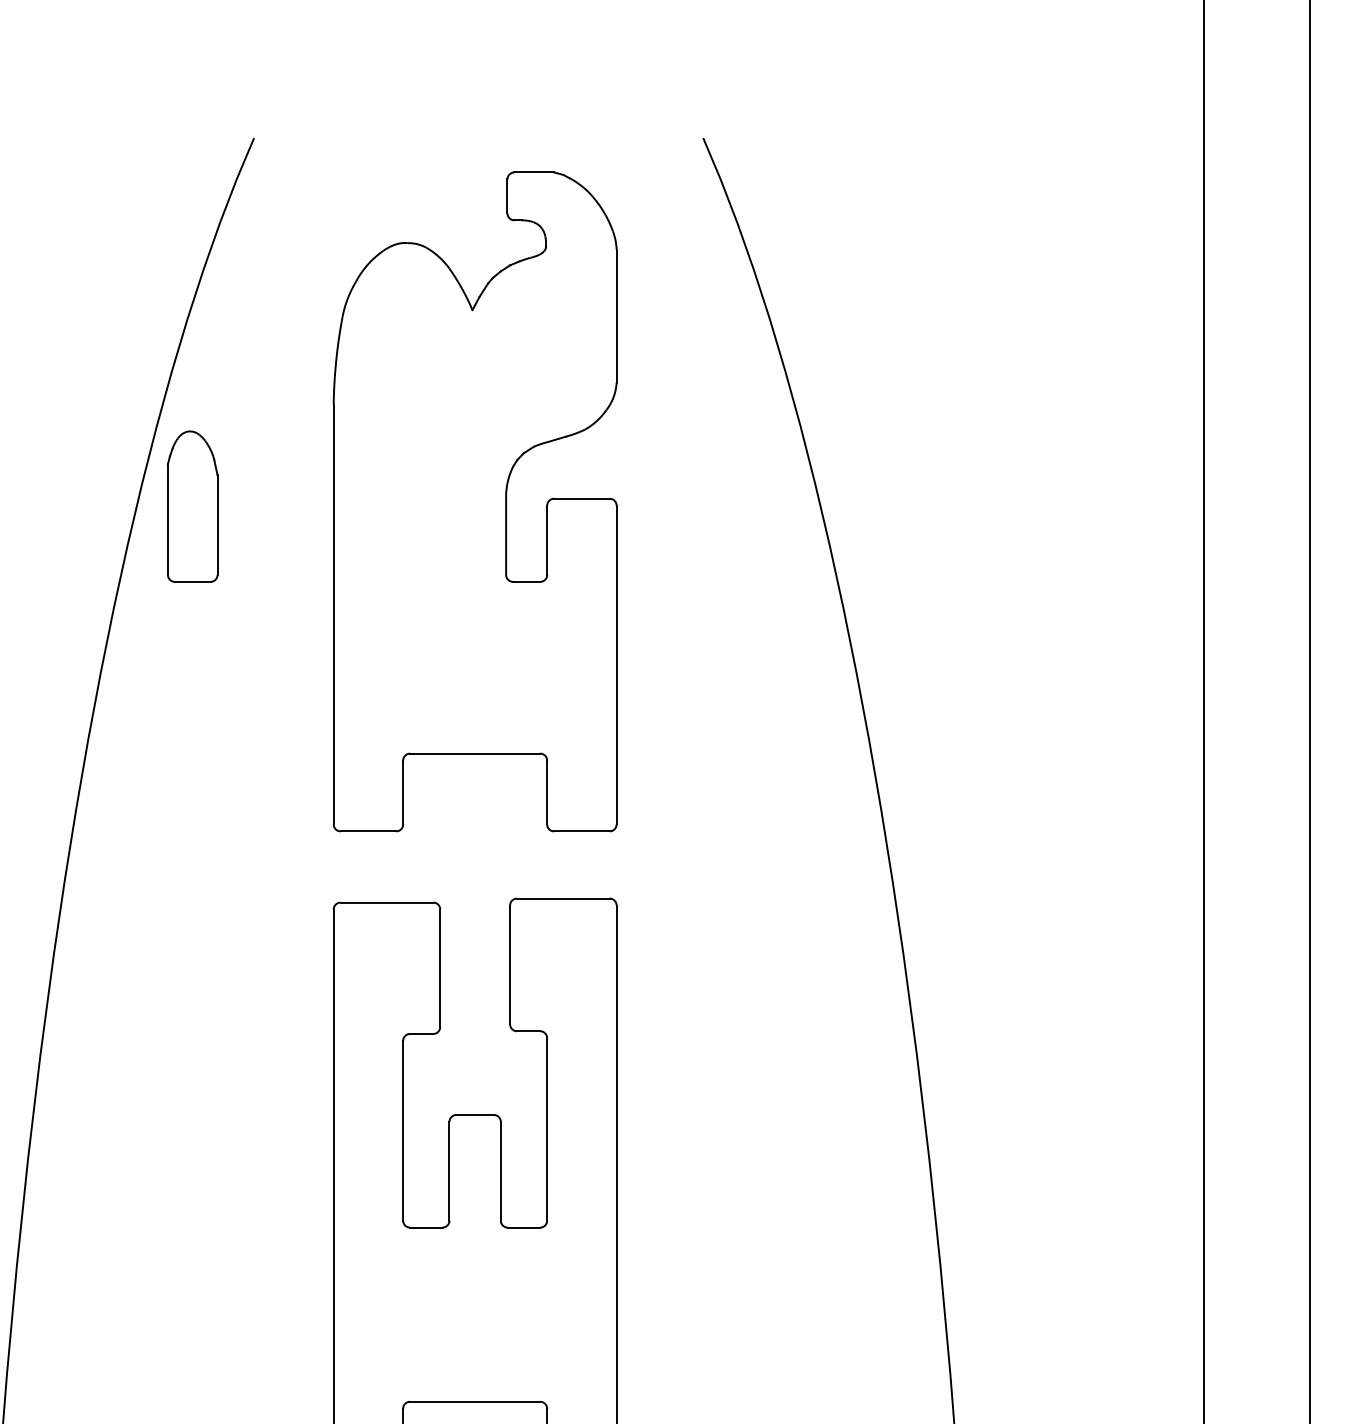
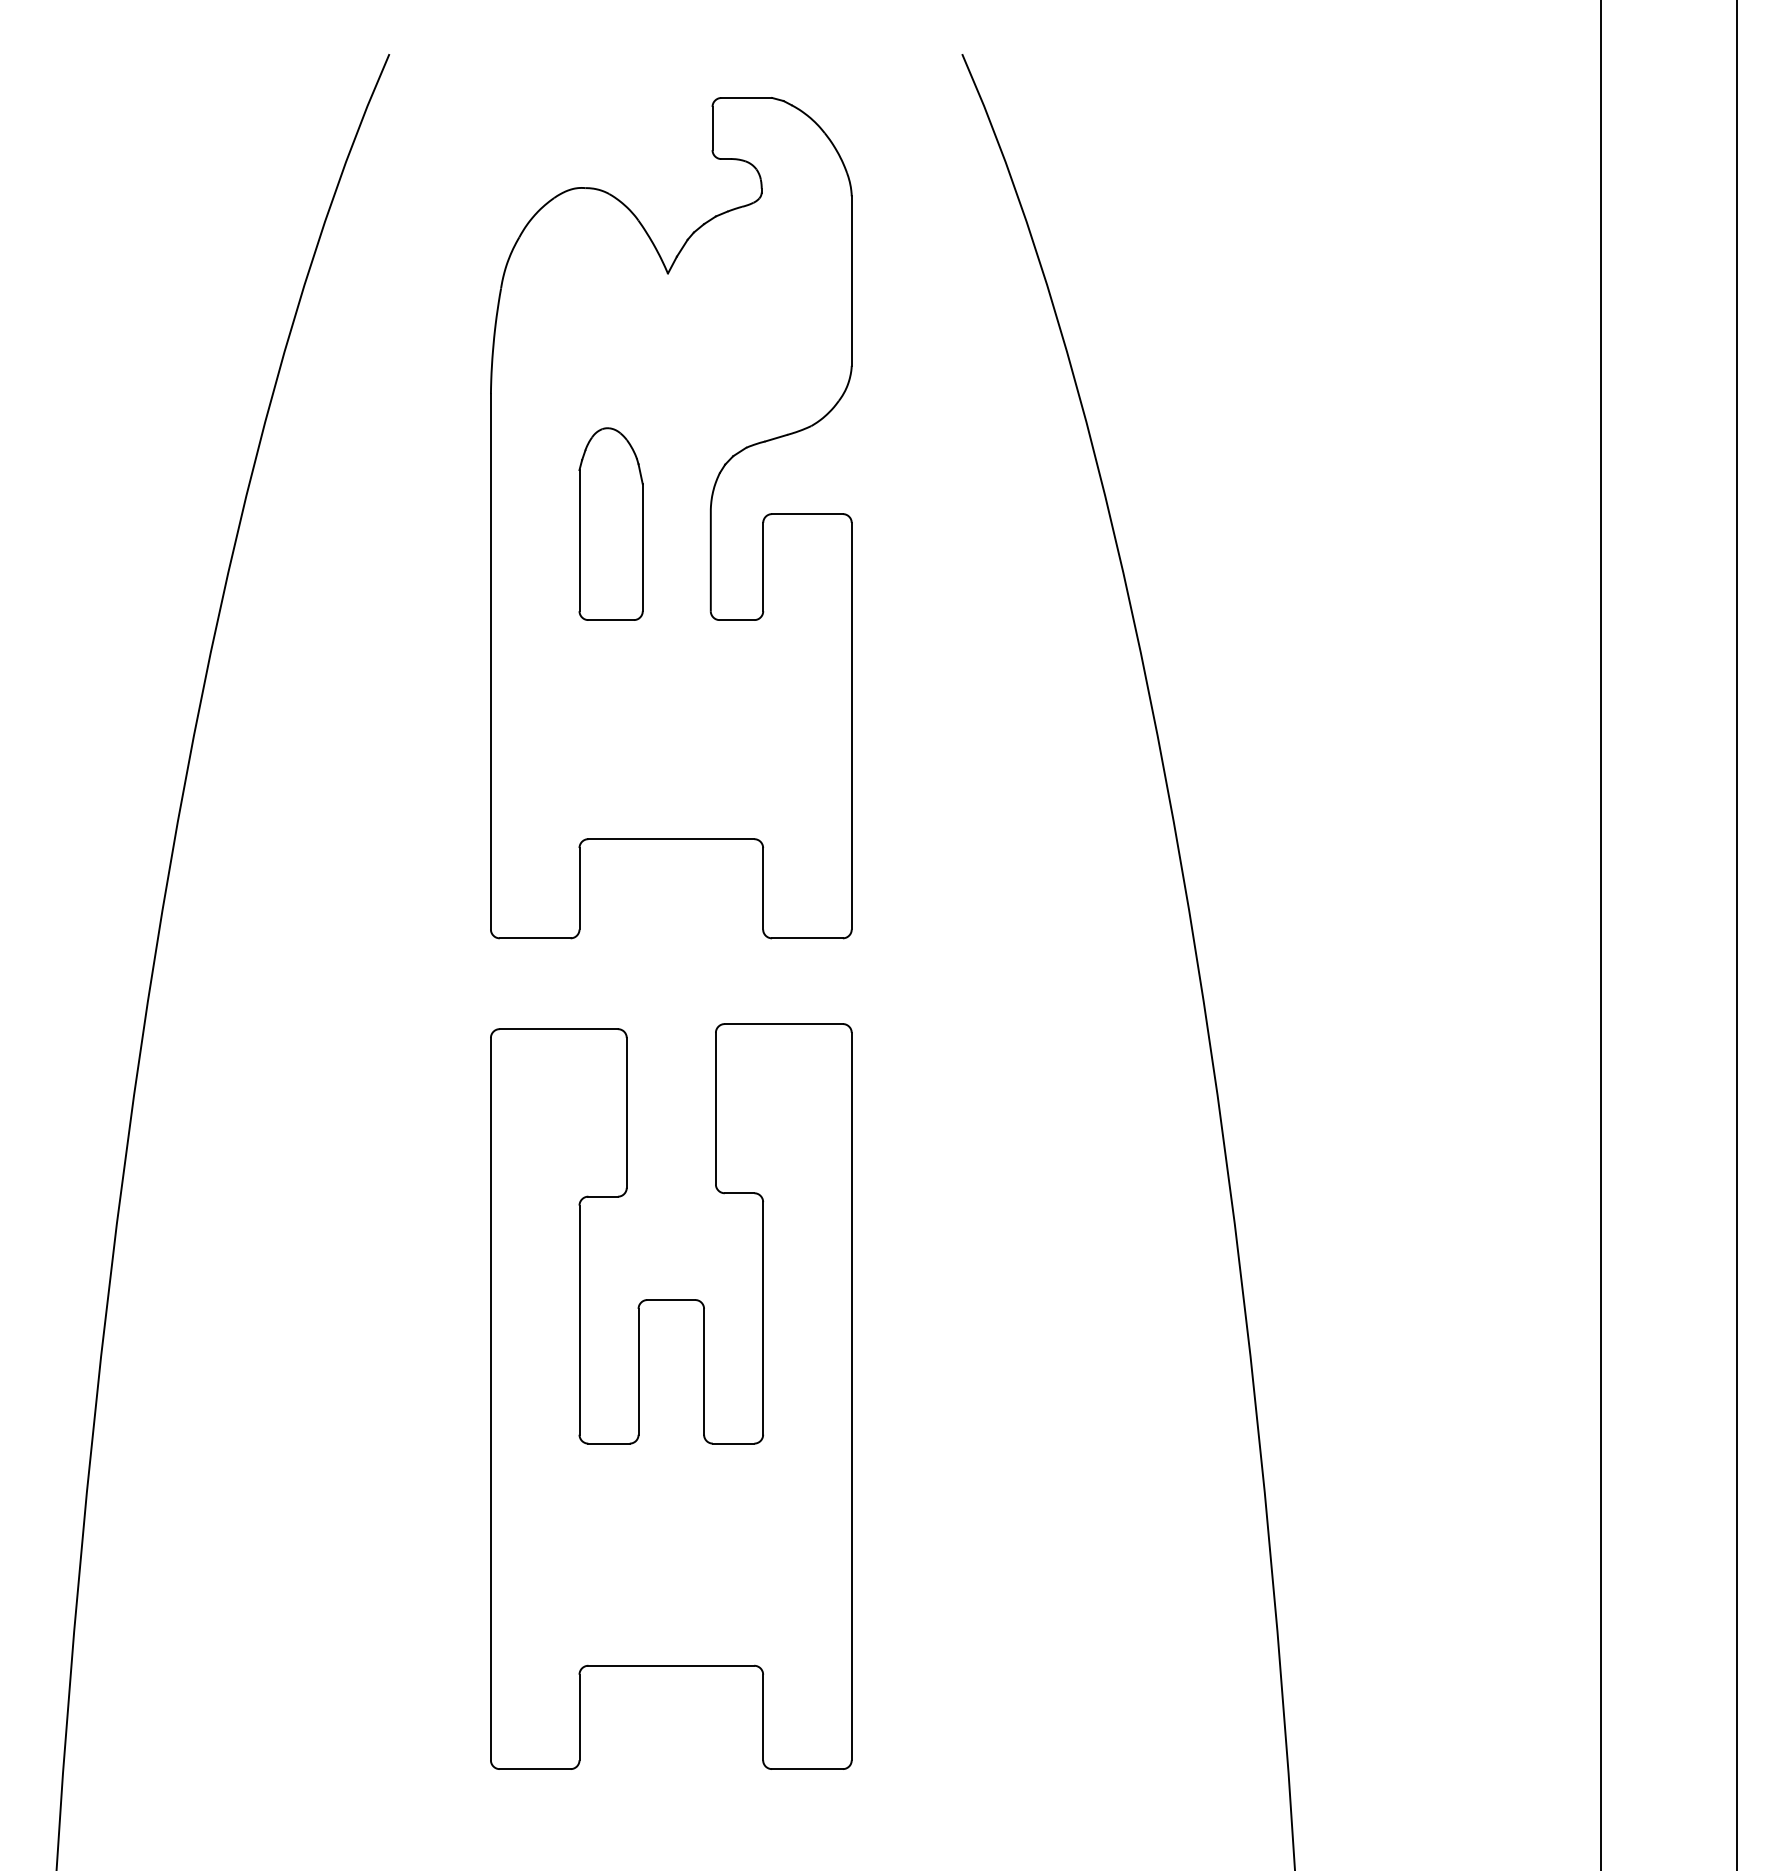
part: (192, 506) -> (610, 523), moved

